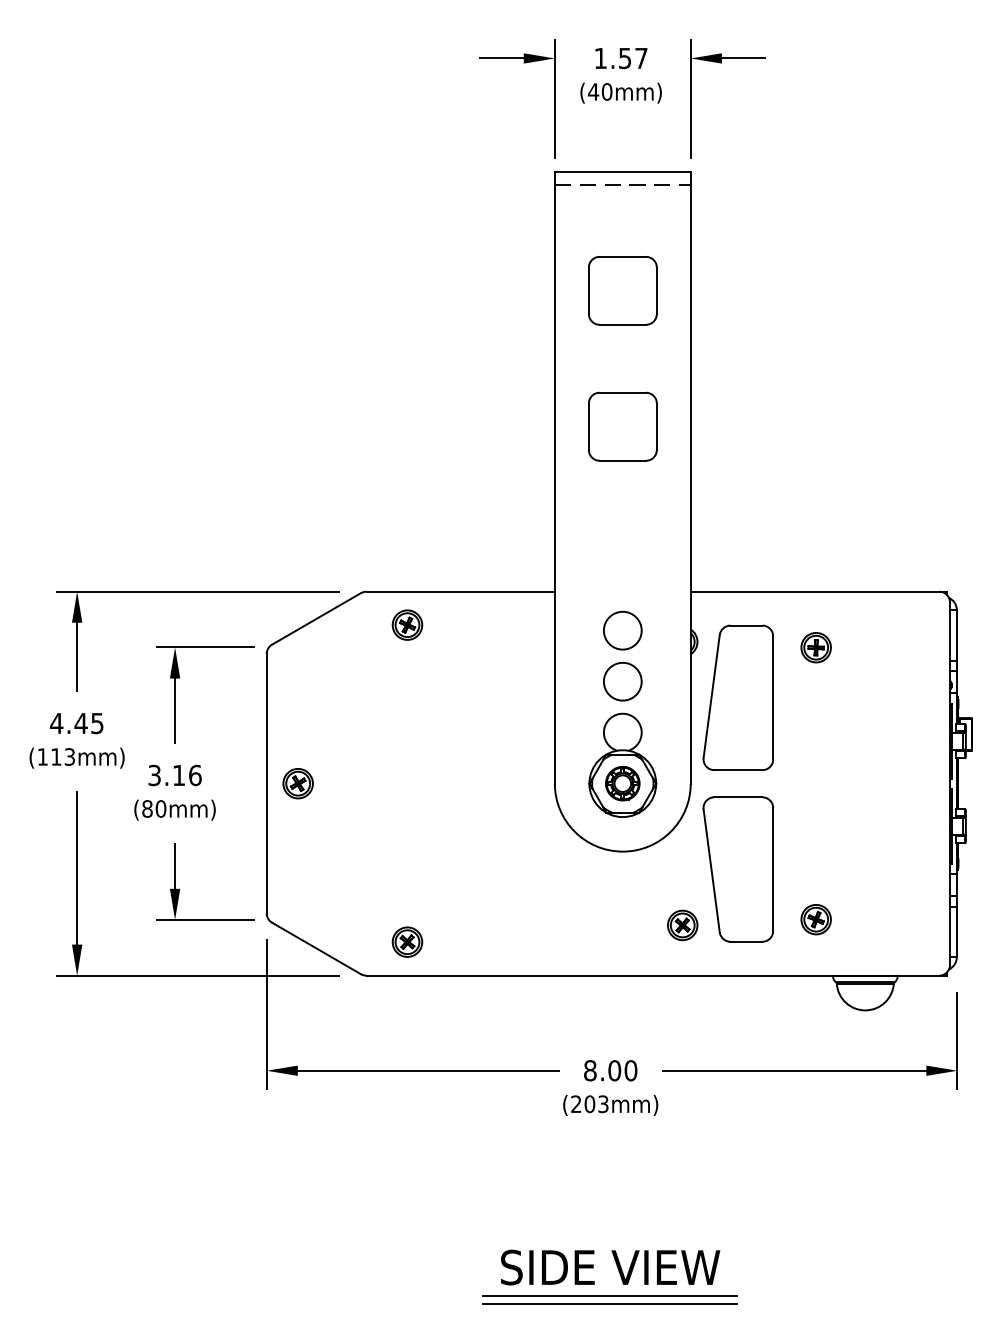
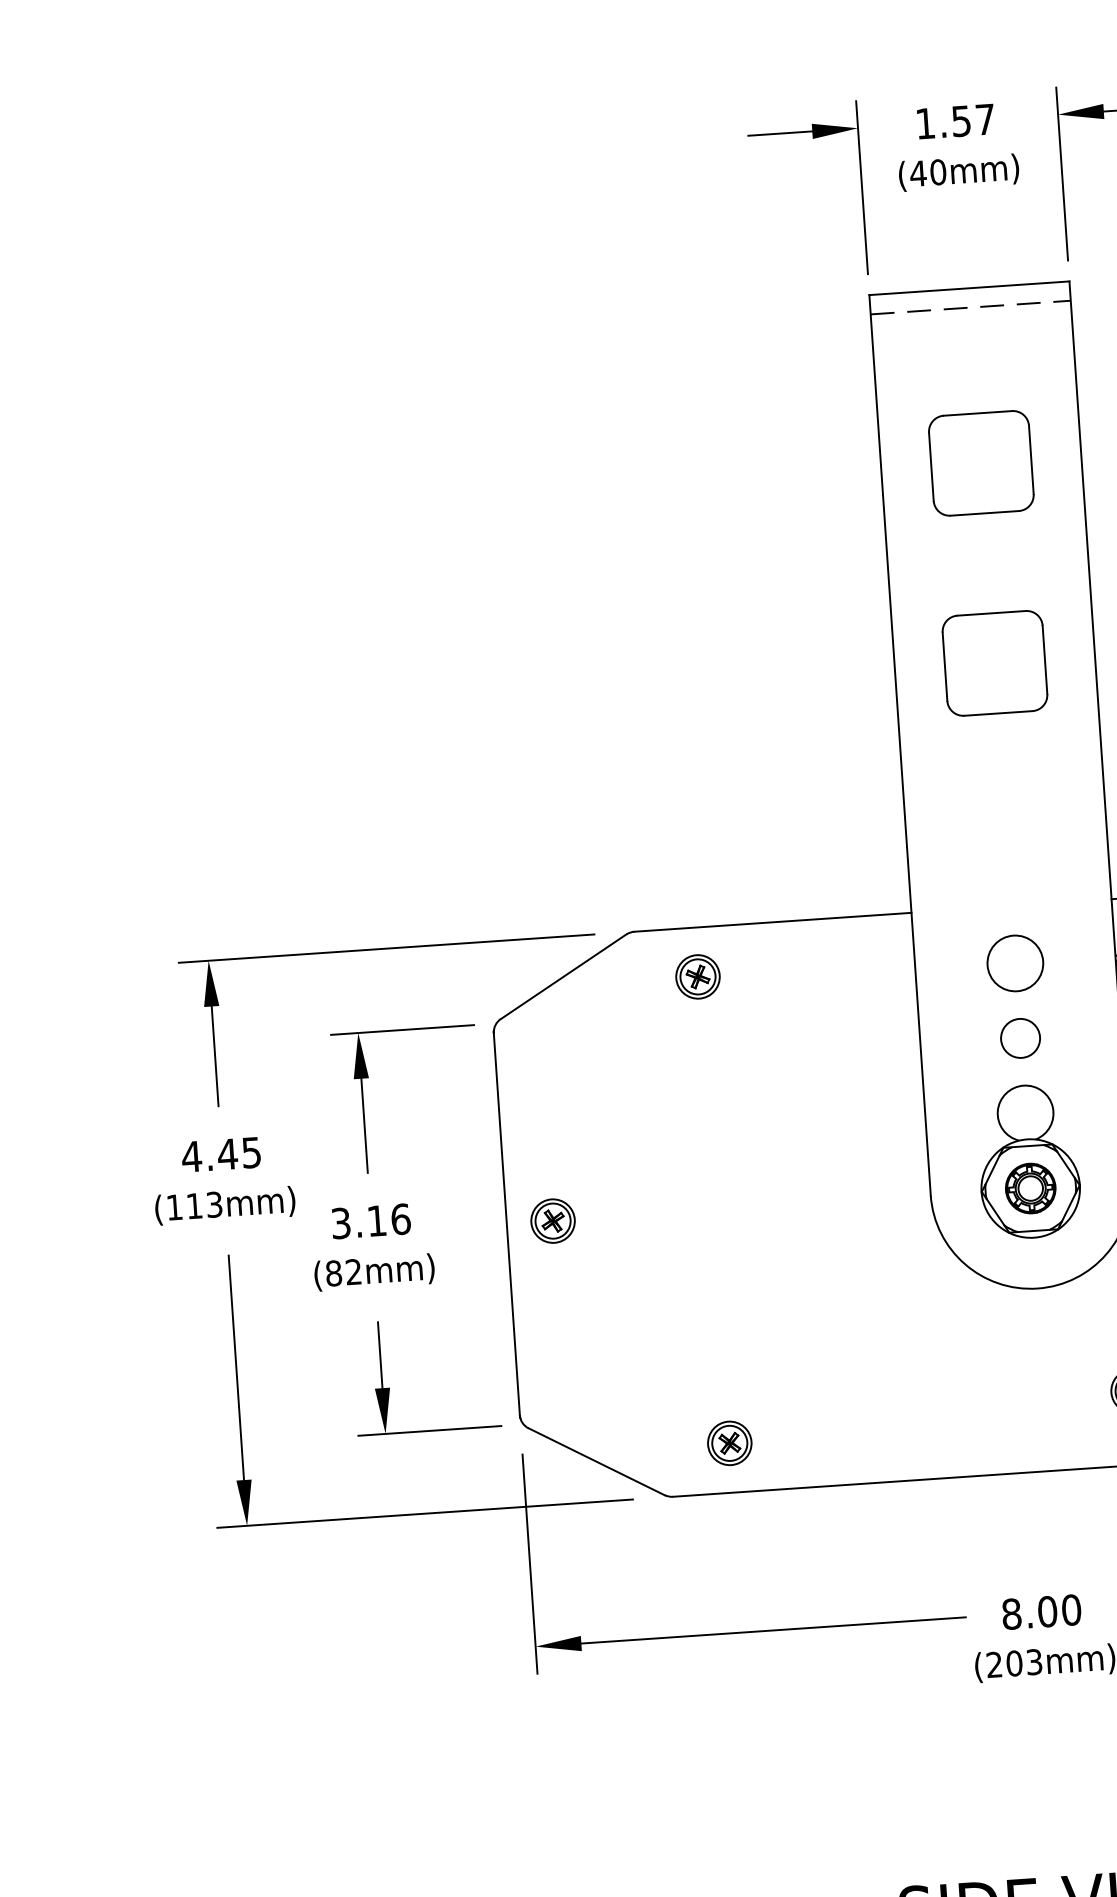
circle: (622, 681) -> (1020, 1038), size x0.7
text: (160, 808) -> (352, 1271), (80mm) -> (82mm)

